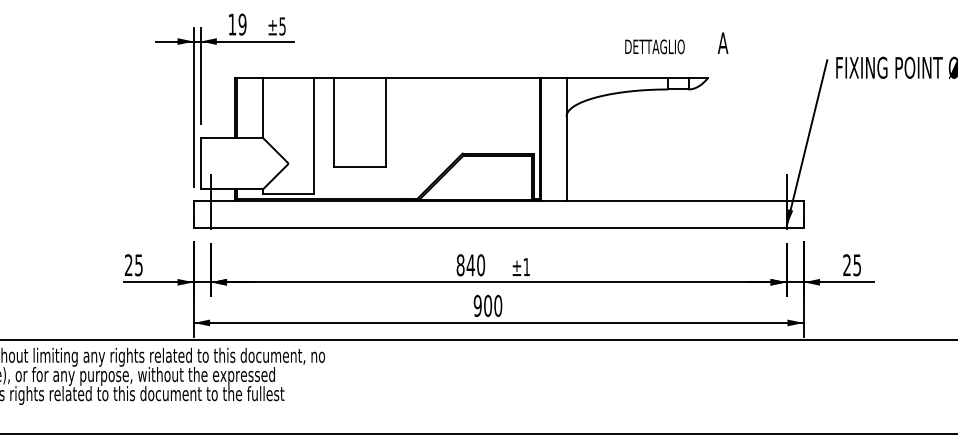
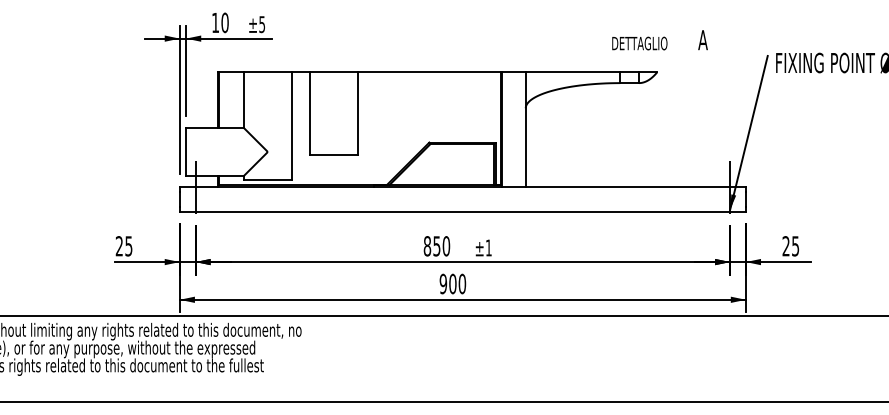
text: (241, 25) -> (224, 23), 19 -> 10
text: (676, 43) -> (659, 40), moved
text: (470, 265) -> (436, 246), 840 -> 850

